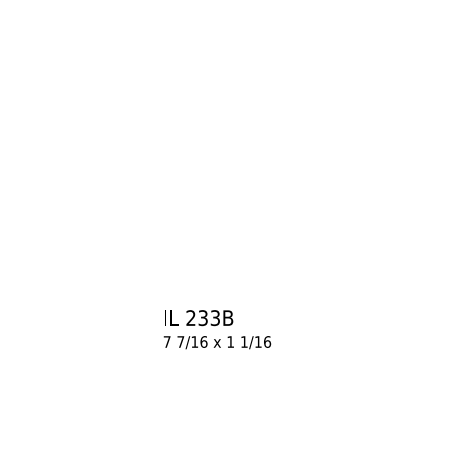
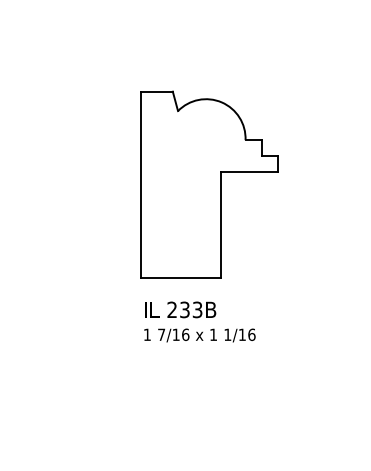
part: (226, 197) -> (209, 184), added
text: (166, 341) -> (146, 334), 7 -> 1

